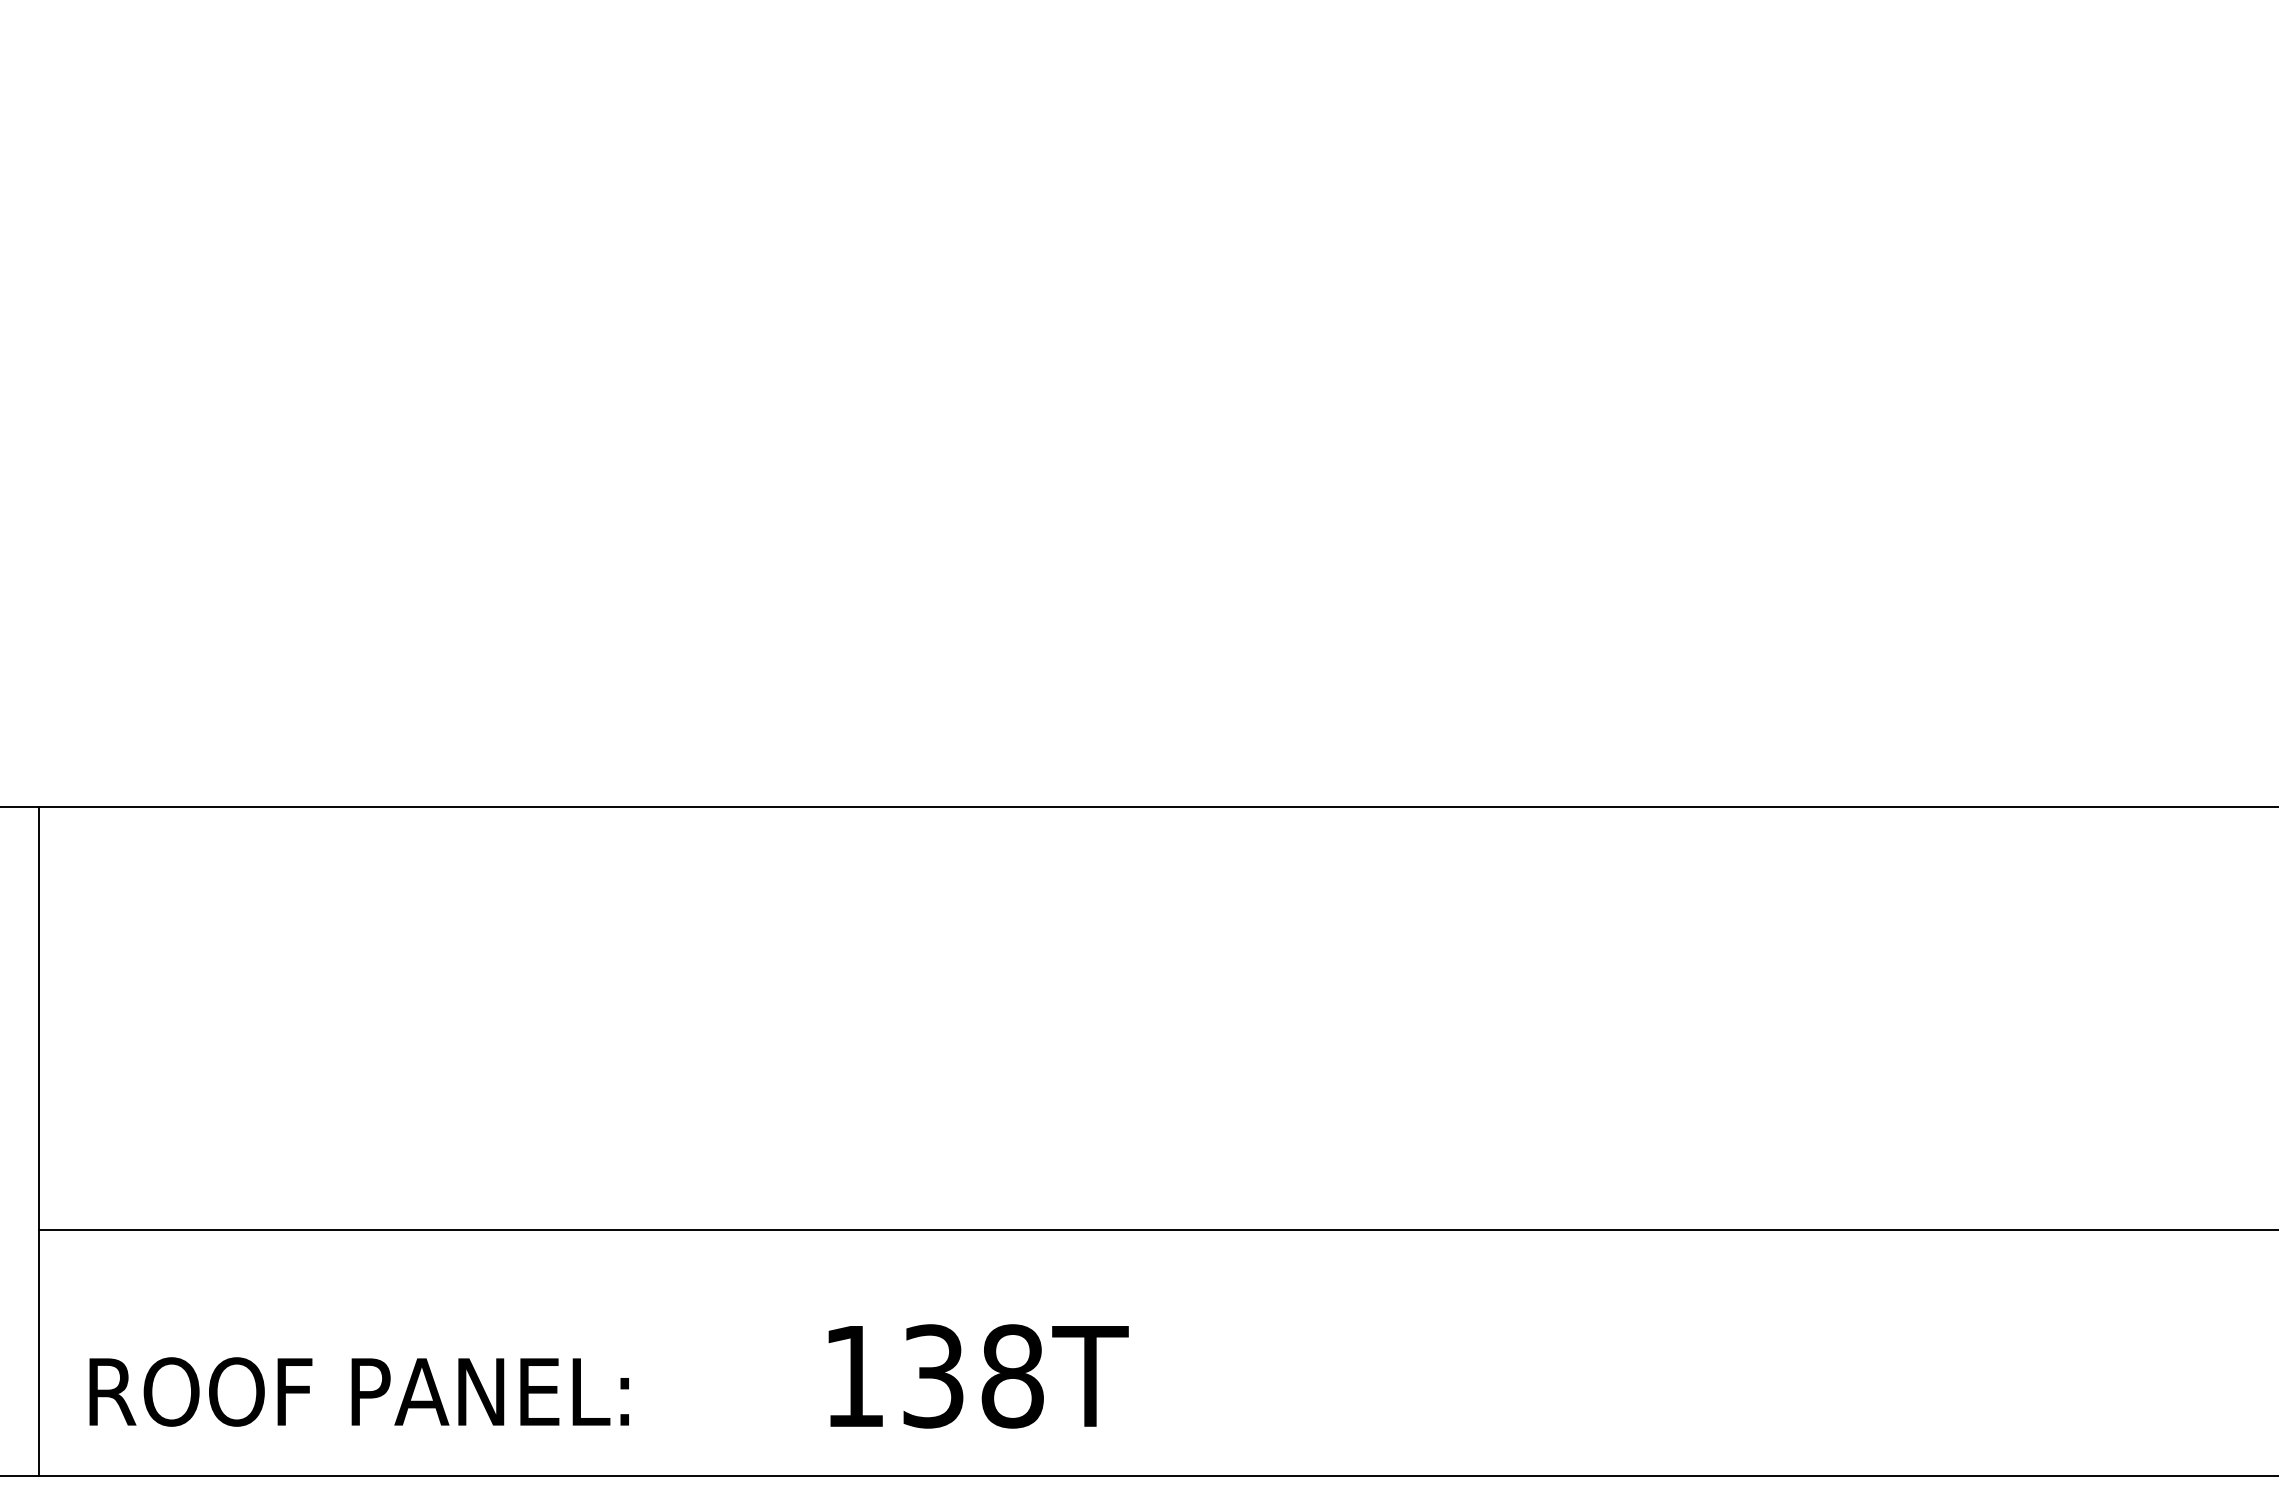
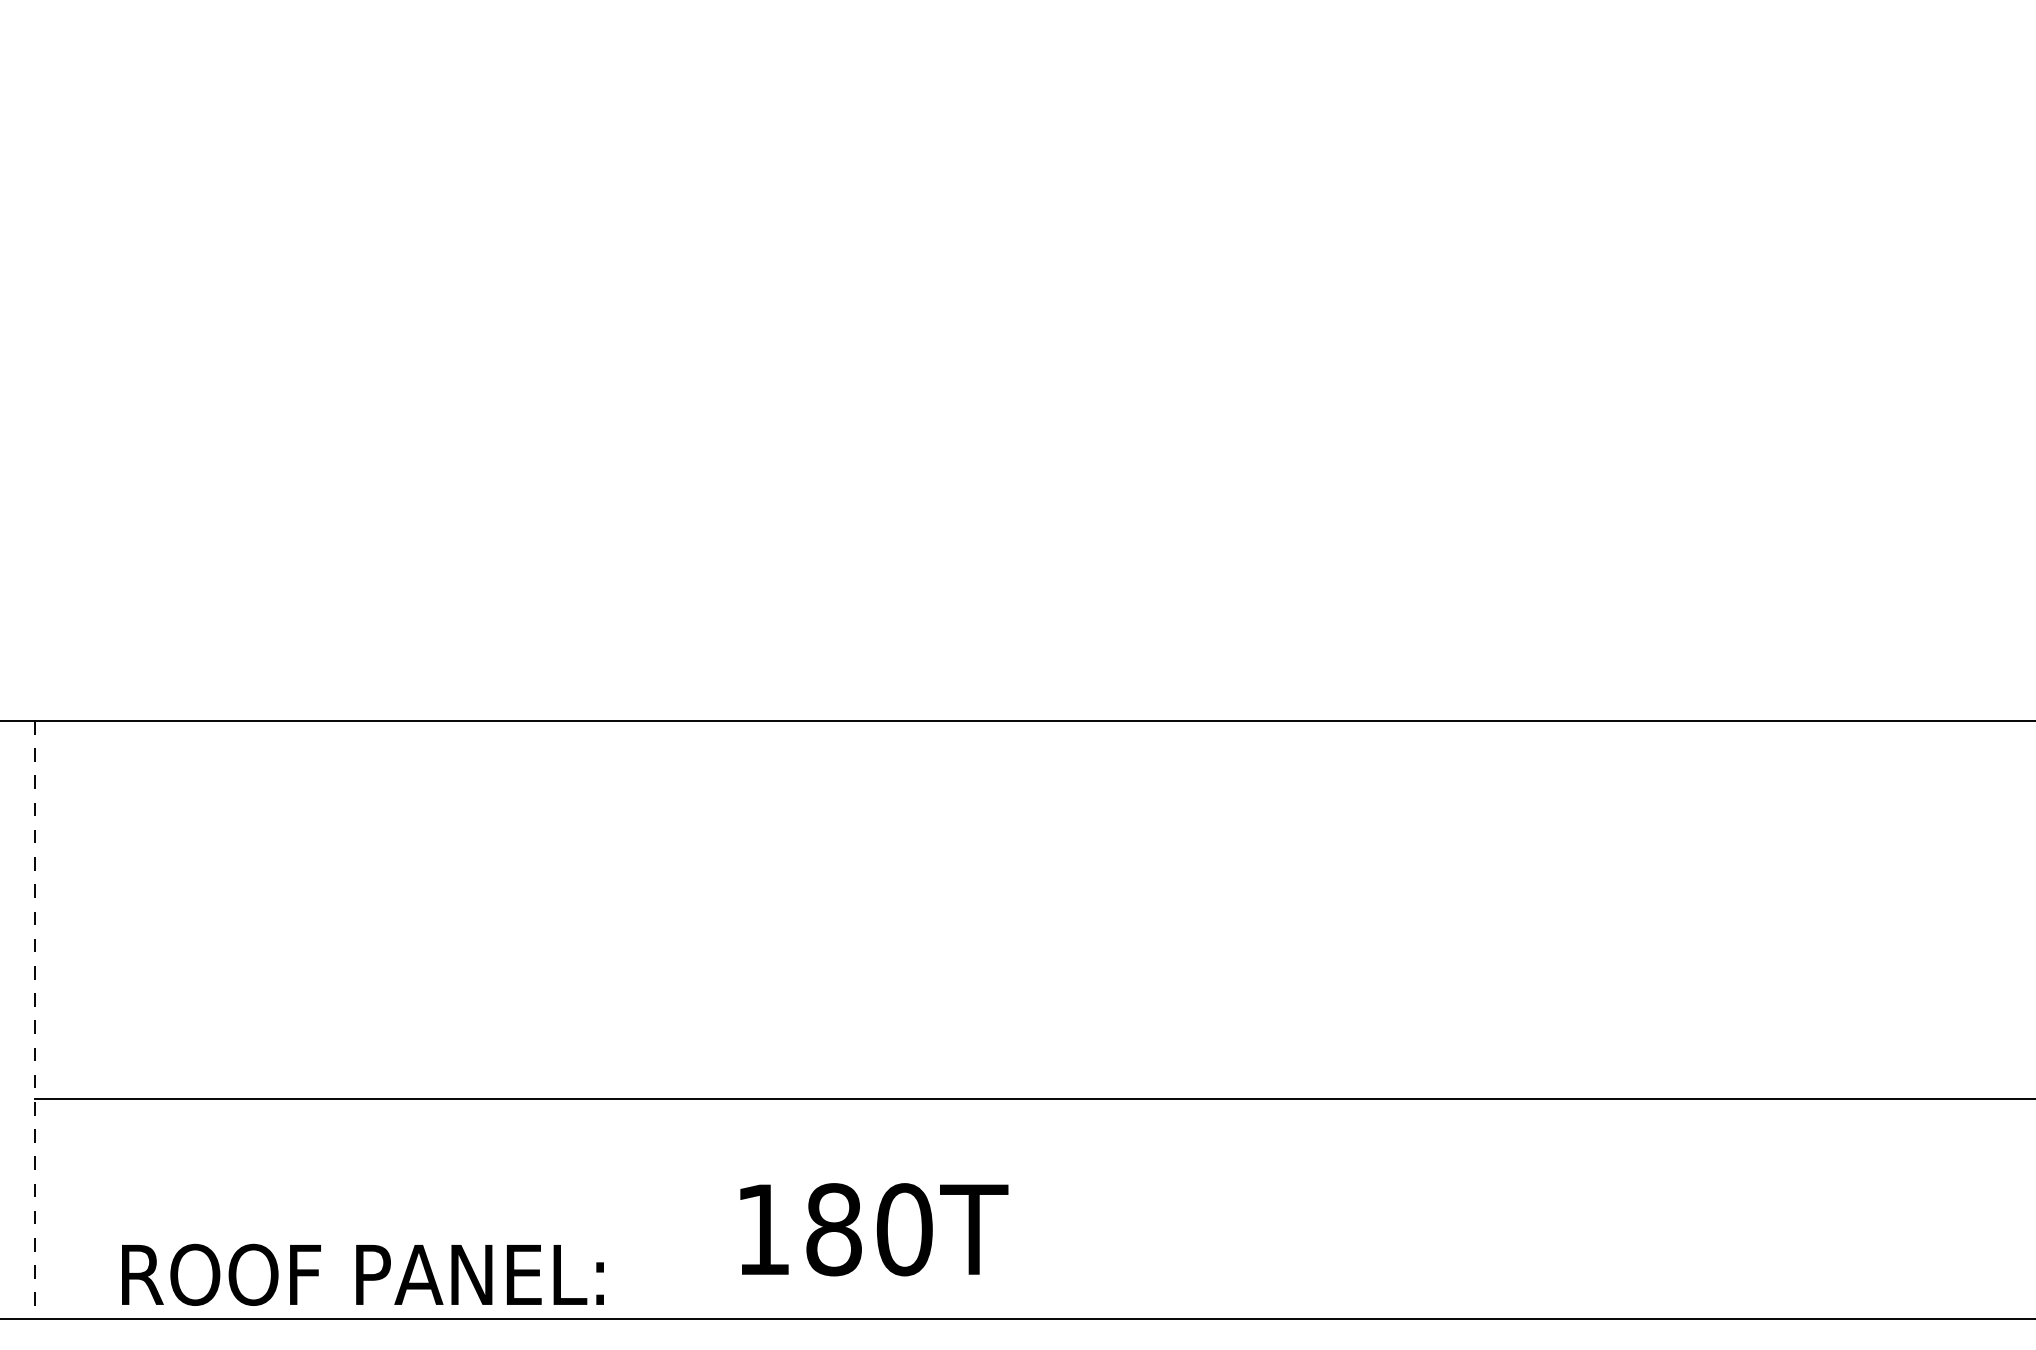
line: (38, 1142) -> (34, 1020), solid -> dashed
text: (973, 1376) -> (869, 1229), 138T -> 180T
text: (358, 1391) -> (362, 1274), moved

